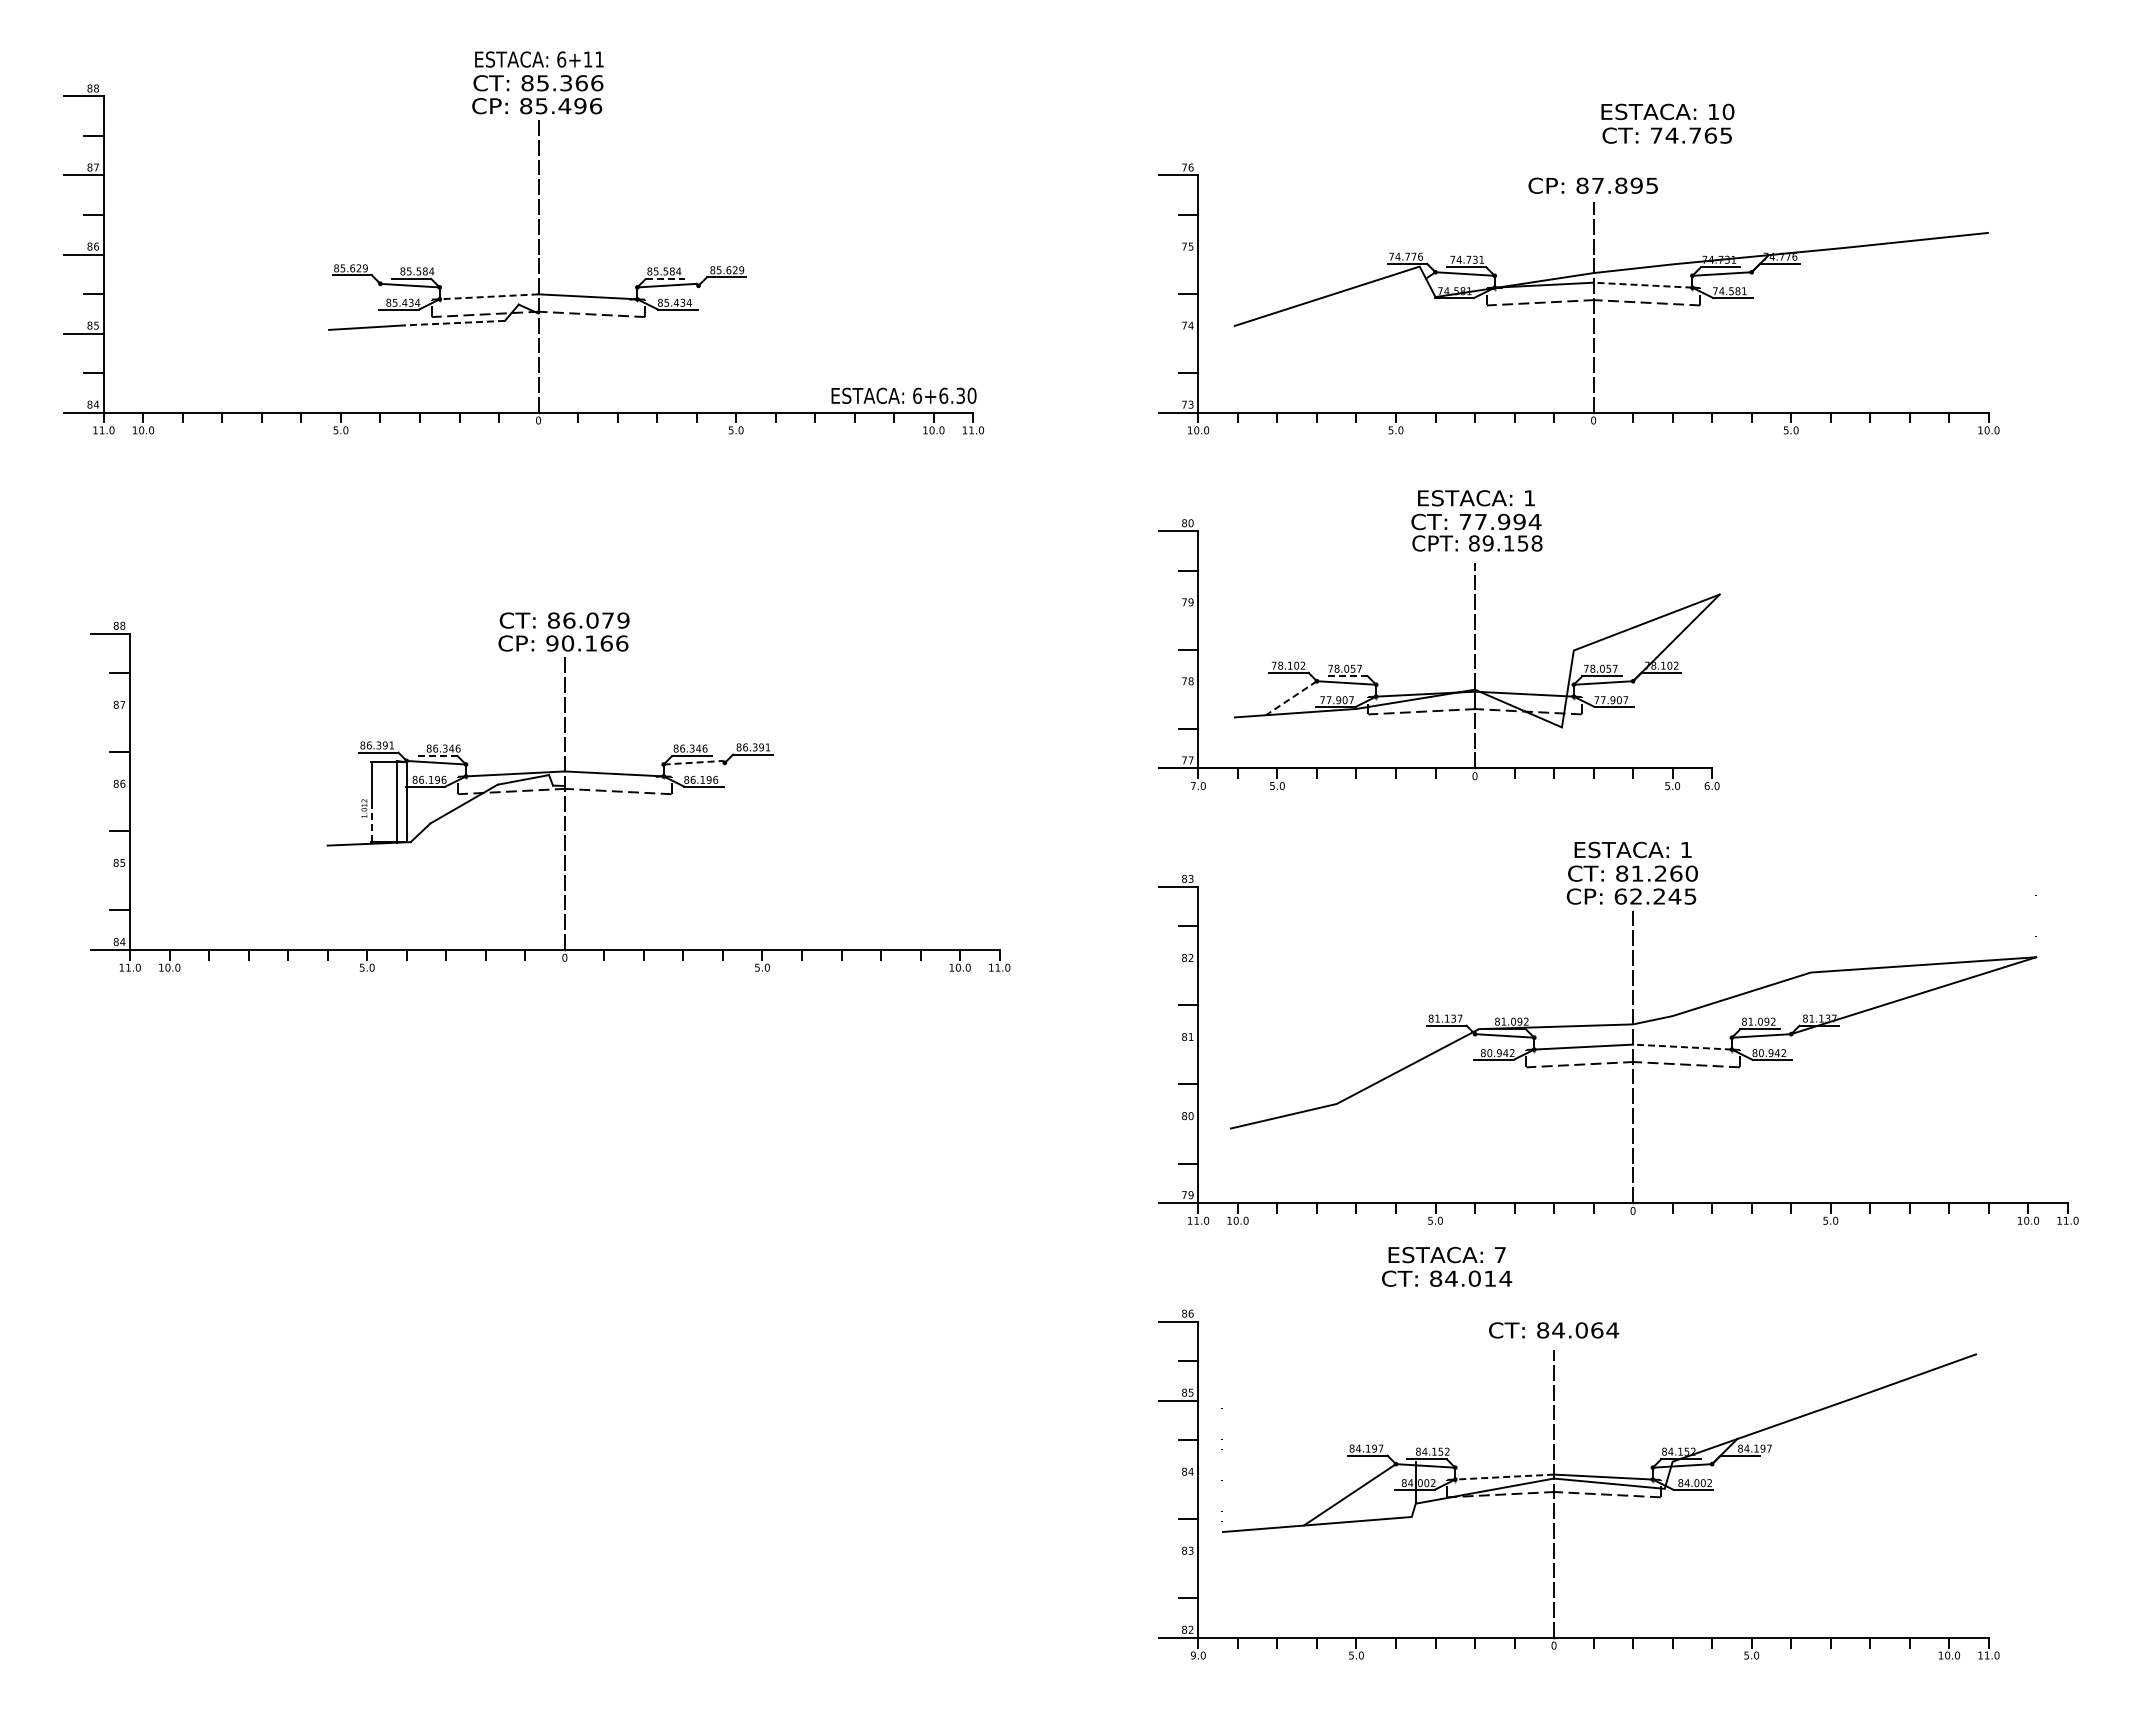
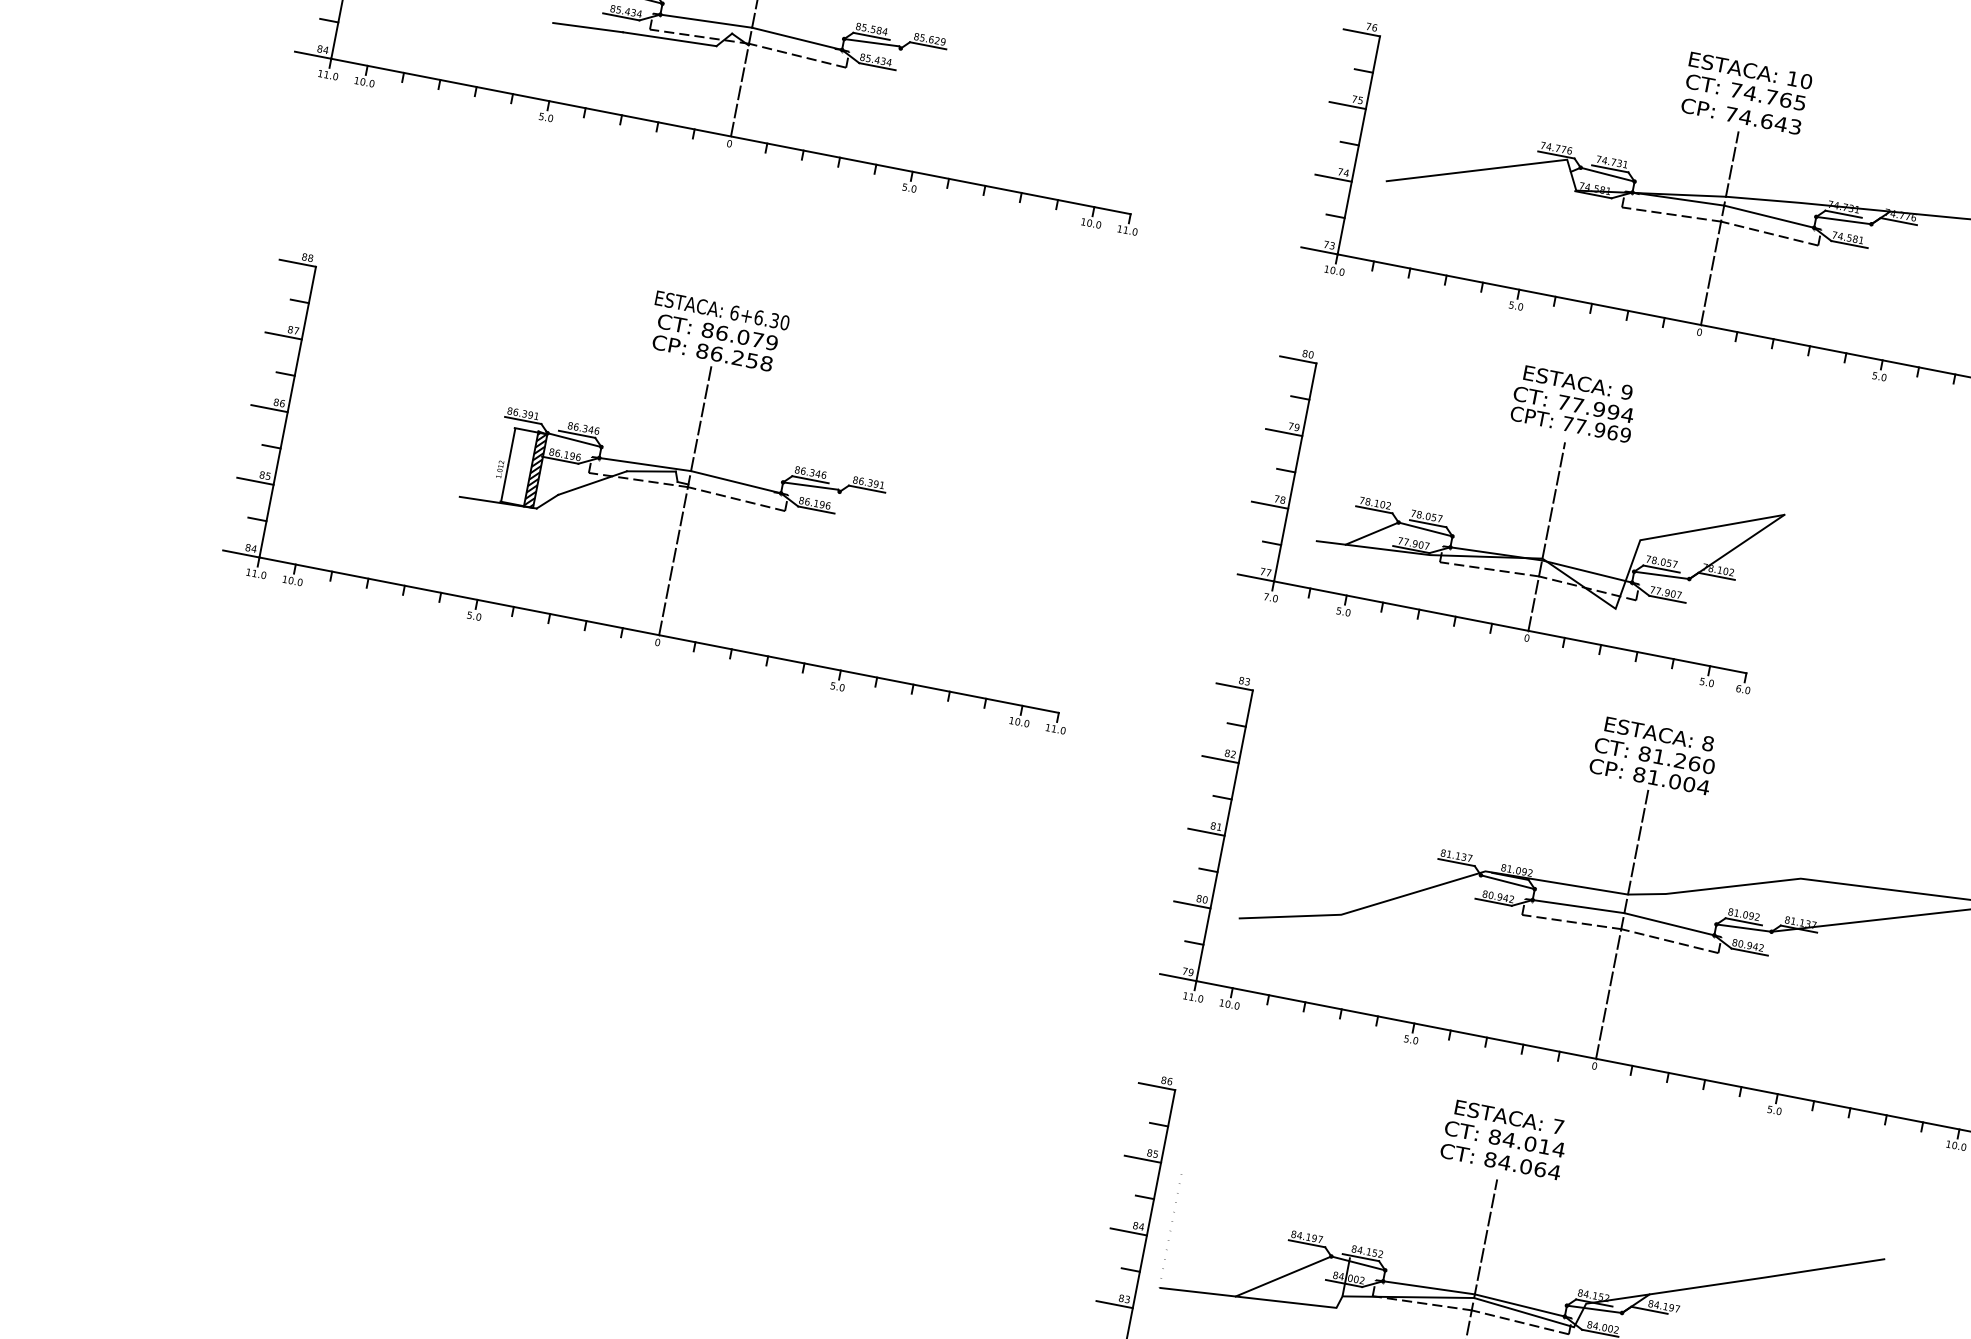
text: (1667, 123) -> (1748, 81), moved
text: (1617, 185) -> (1763, 120), 87.895 -> 74.643
line: (1178, 254) -> (1347, 105), added
line: (665, 279) -> (871, 36), dashed -> solid
line: (1642, 285) -> (1768, 216), dashed -> solid
line: (488, 296) -> (705, 20), dashed -> solid
line: (454, 323) -> (669, 39), dashed -> solid
line: (1178, 333) -> (1333, 178), added
text: (903, 395) -> (721, 310), moved
text: (1529, 498) -> (1626, 392), 1 -> 9
text: (1505, 543) -> (1596, 429), 89.158 -> 77.969
line: (1178, 610) -> (1284, 432), added
text: (587, 643) -> (734, 357), 90.166 -> 86.258
line: (1348, 676) -> (1428, 523), dashed -> solid
line: (1178, 689) -> (1269, 505), added
line: (1291, 698) -> (1372, 533), dashed -> solid
line: (110, 712) -> (283, 335), added
line: (437, 756) -> (576, 434), dashed -> solid
line: (693, 762) -> (810, 485), dashed -> solid
line: (110, 791) -> (269, 408), added
hatch: (401, 801) -> (535, 469), added
line: (372, 821) -> (505, 482), dashed -> solid
text: (1686, 849) -> (1708, 743), 1 -> 8
line: (110, 870) -> (255, 480), added
text: (1655, 896) -> (1671, 780), 62.245 -> 81.004
line: (1178, 965) -> (1220, 759), added
line: (1178, 1044) -> (1206, 831), added
line: (1682, 1047) -> (1669, 924), dashed -> solid
line: (1178, 1123) -> (1192, 904), added
text: (1447, 1266) -> (1507, 1127), moved
line: (1504, 1477) -> (1428, 1288), dashed -> solid
line: (1178, 1479) -> (1128, 1231), added
line: (1178, 1558) -> (1114, 1304), added

